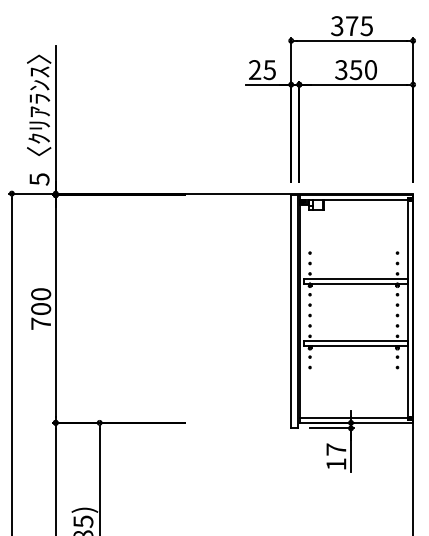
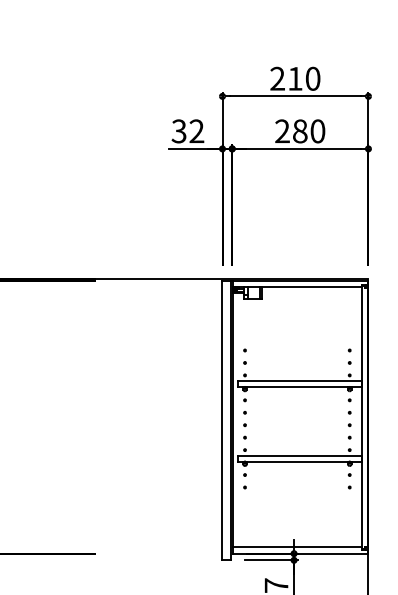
text: (351, 26) -> (294, 79), 375 -> 210
text: (261, 70) -> (186, 131), 25 -> 32
text: (348, 70) -> (291, 131), 350 -> 280

